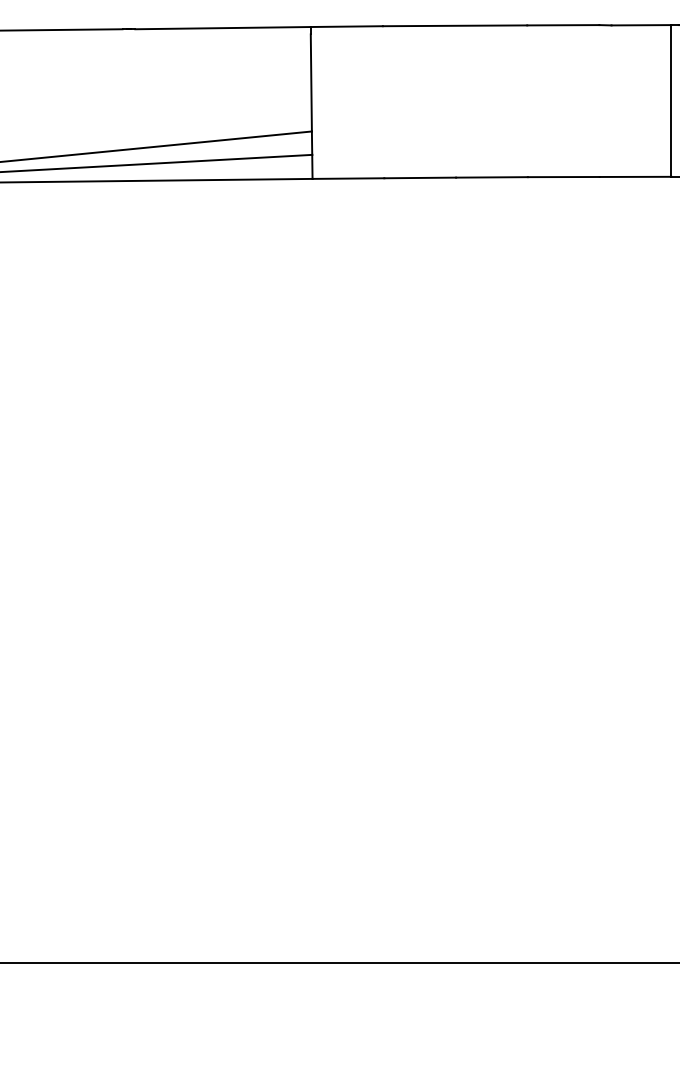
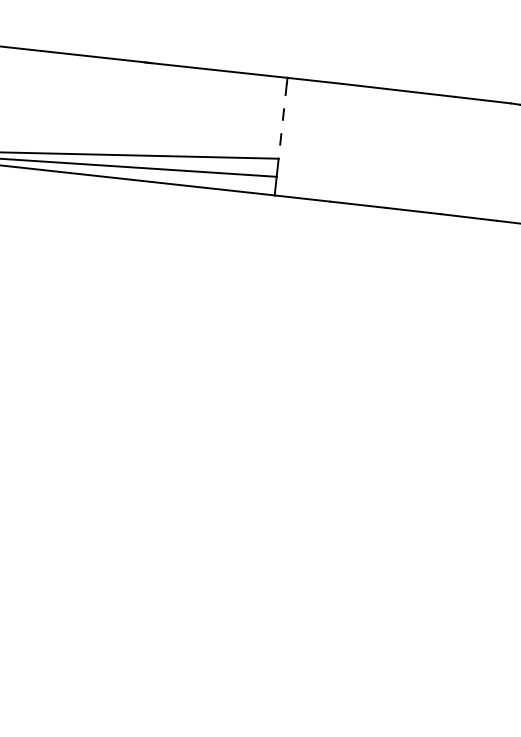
line: (311, 82) -> (282, 120), solid -> dashed

